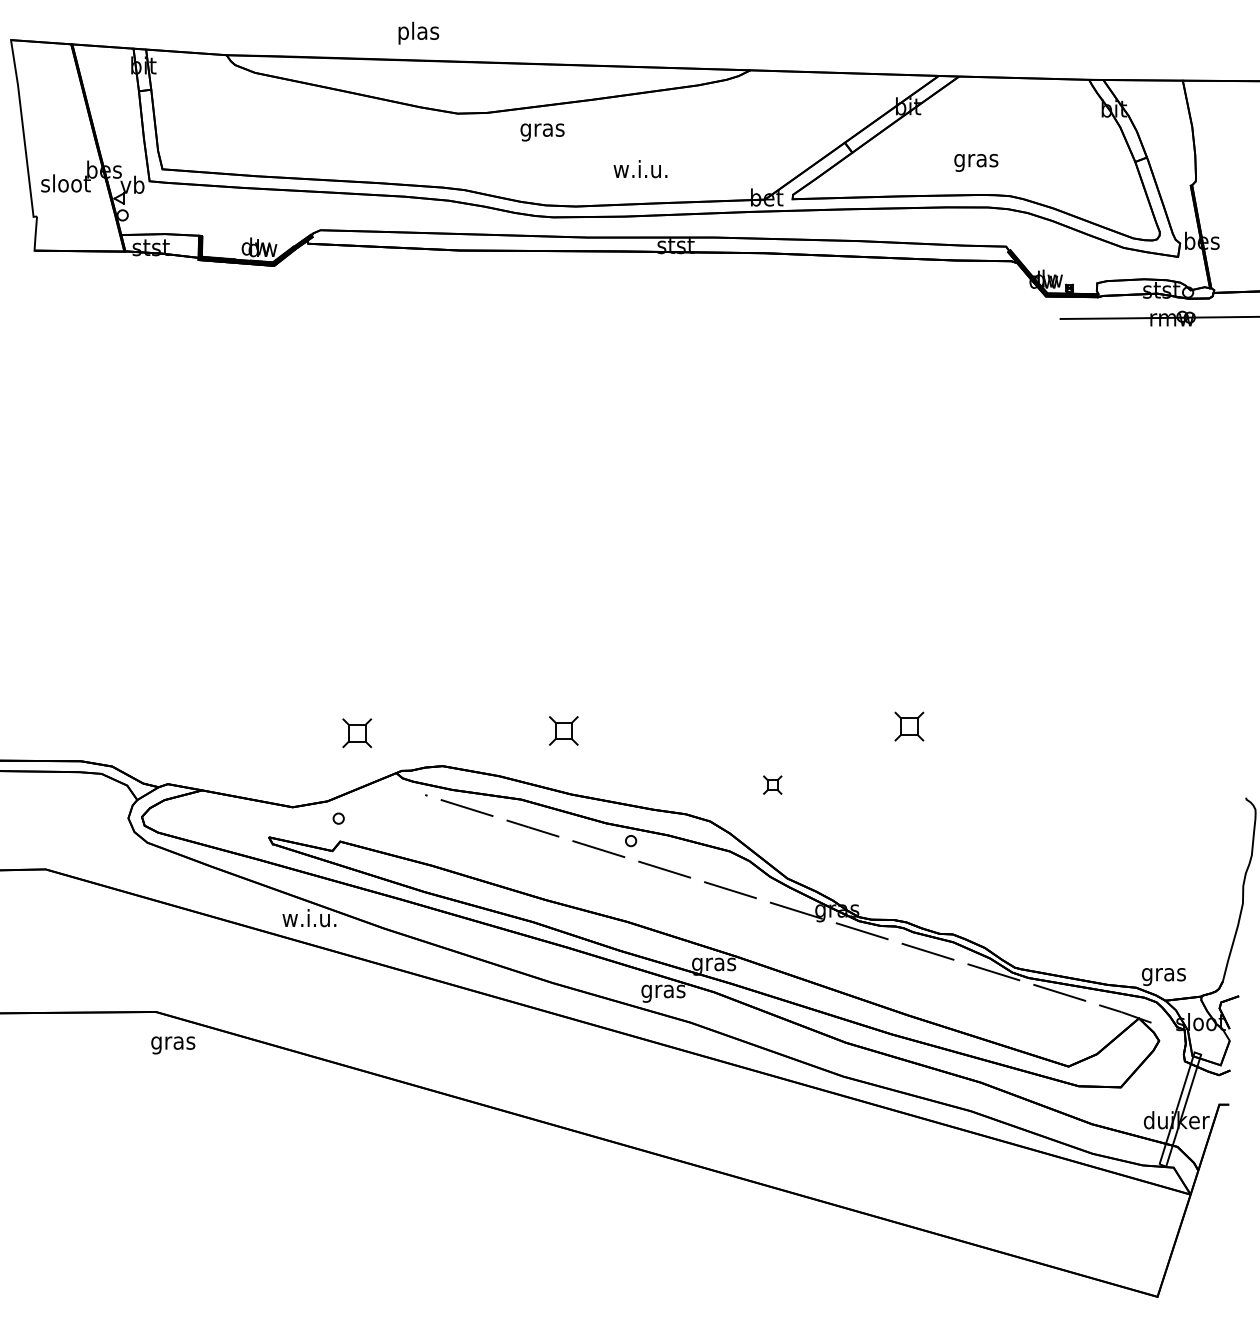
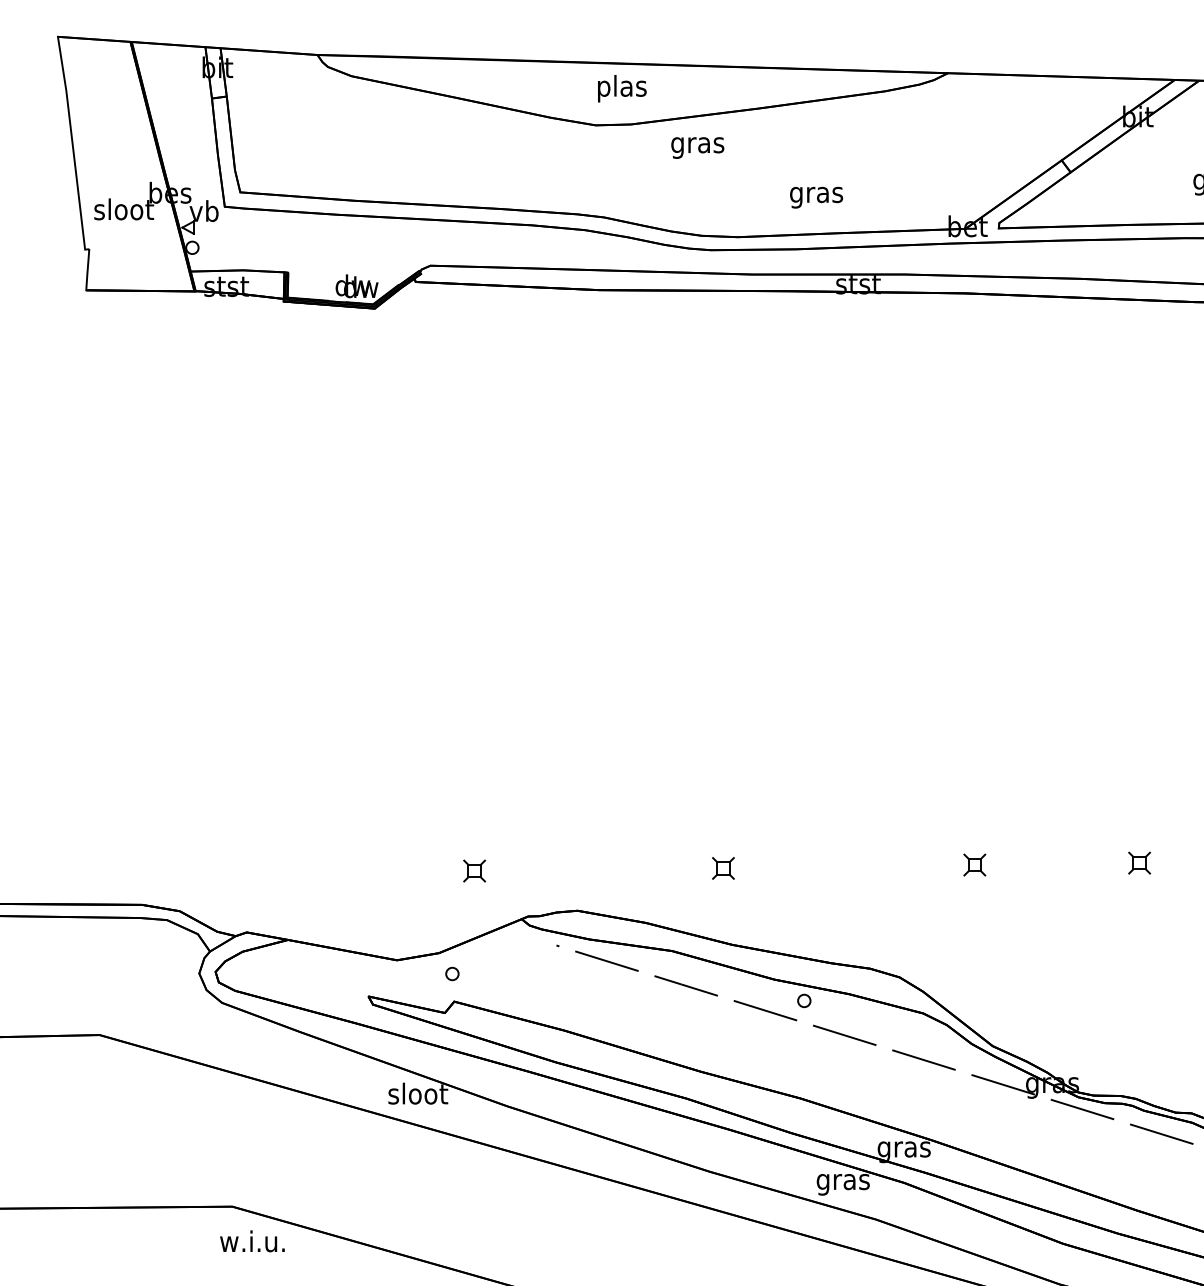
text: (418, 32) -> (621, 87), moved
text: (640, 171) -> (815, 194), w.i.u. -> gras
part: (909, 726) -> (1139, 863), size x0.62
part: (563, 730) -> (722, 867), size x0.62
part: (356, 732) -> (473, 870), size x0.62
part: (772, 784) -> (974, 864), moved
text: (309, 918) -> (417, 1094), w.i.u. -> sloot
text: (172, 1042) -> (252, 1243), gras -> w.i.u.

